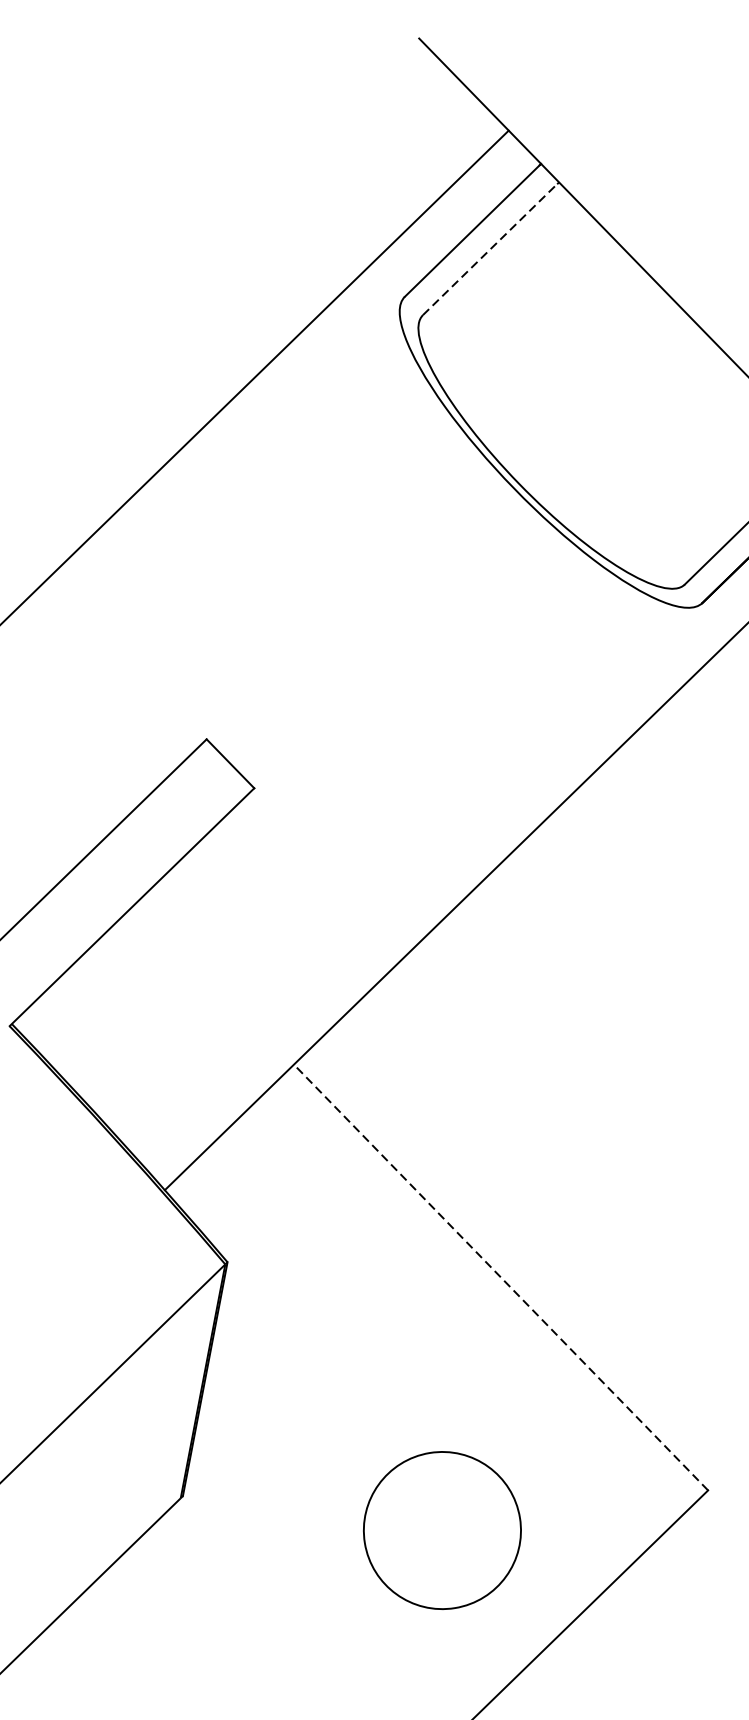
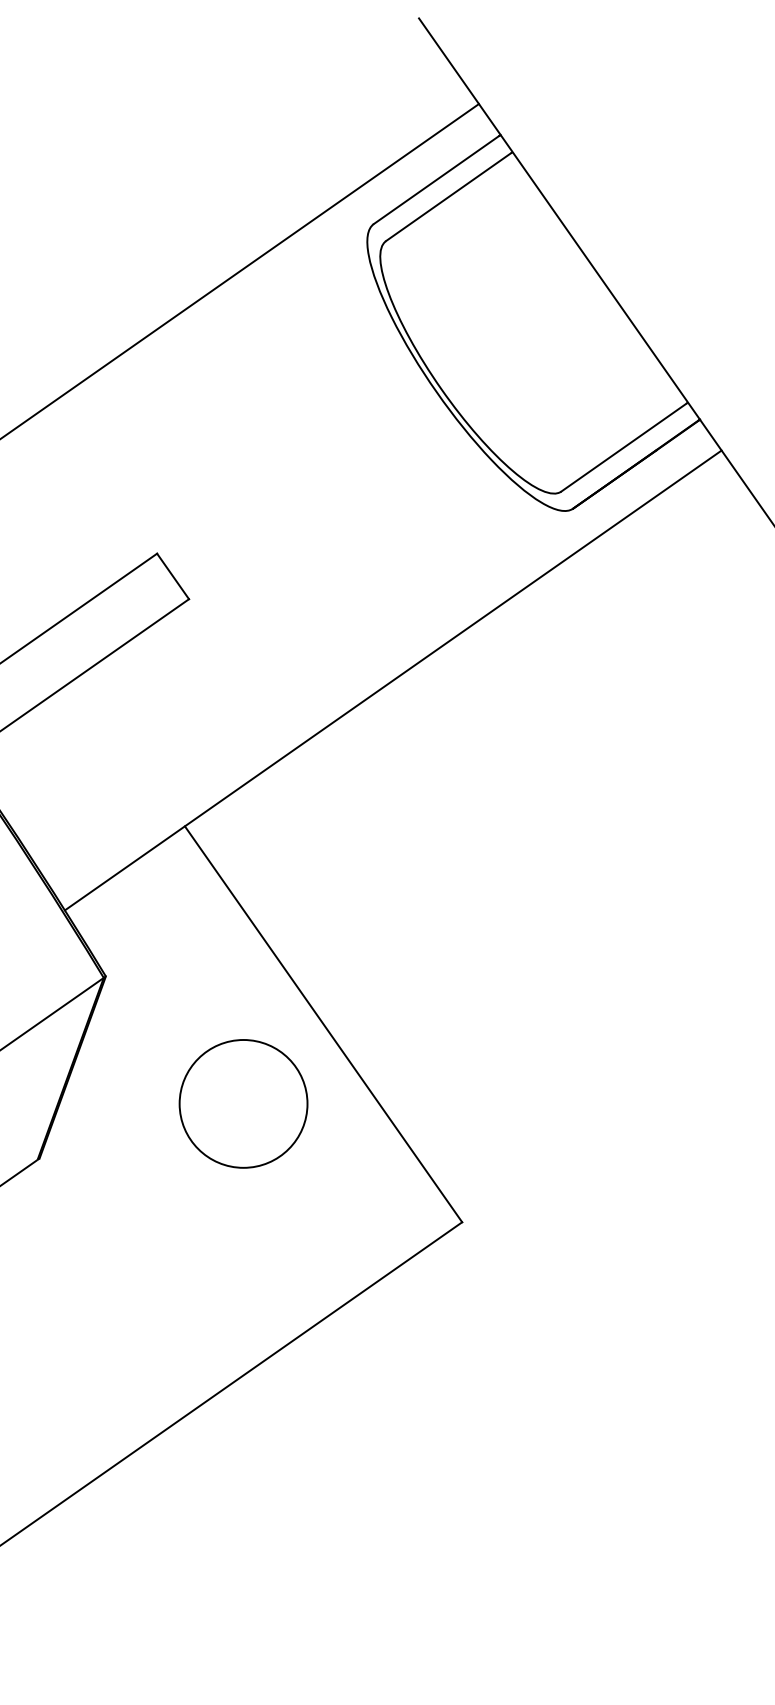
line: (489, 248) -> (448, 196), dashed -> solid
line: (500, 1277) -> (323, 1024), dashed -> solid
circle: (442, 1530) -> (243, 1103), moved

